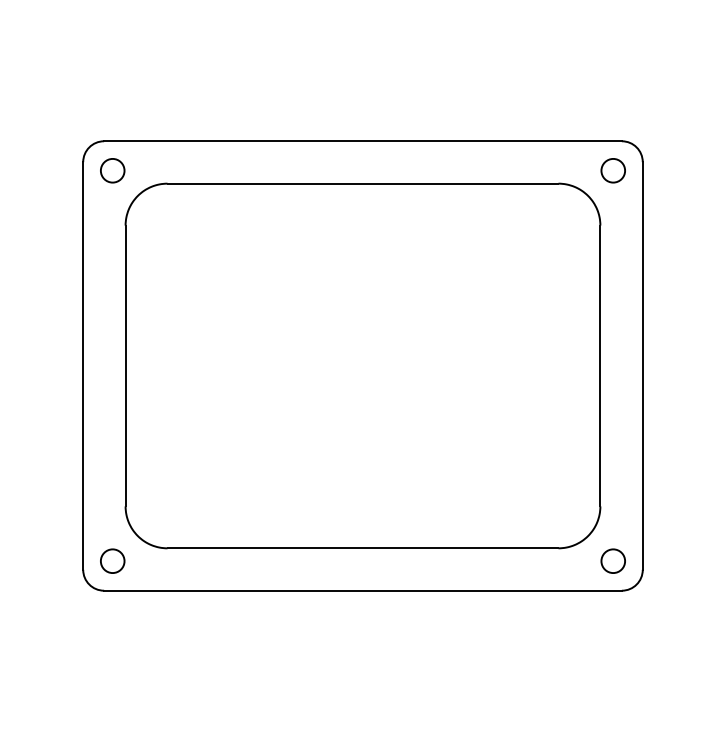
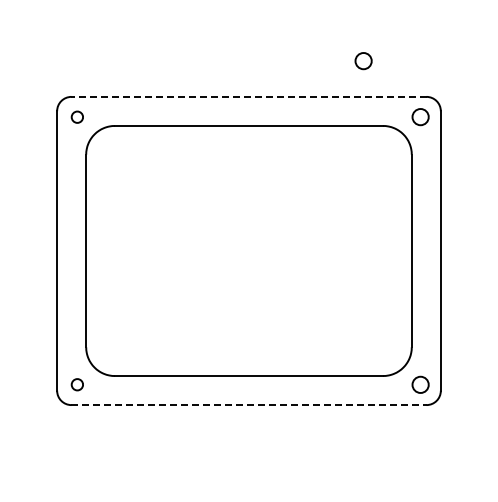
circle: (529, 89) -> (363, 61), added
line: (363, 140) -> (249, 96), solid -> dashed
circle: (112, 171) -> (77, 117), size x0.7
circle: (112, 560) -> (77, 384), size x0.7
line: (363, 591) -> (249, 405), solid -> dashed

